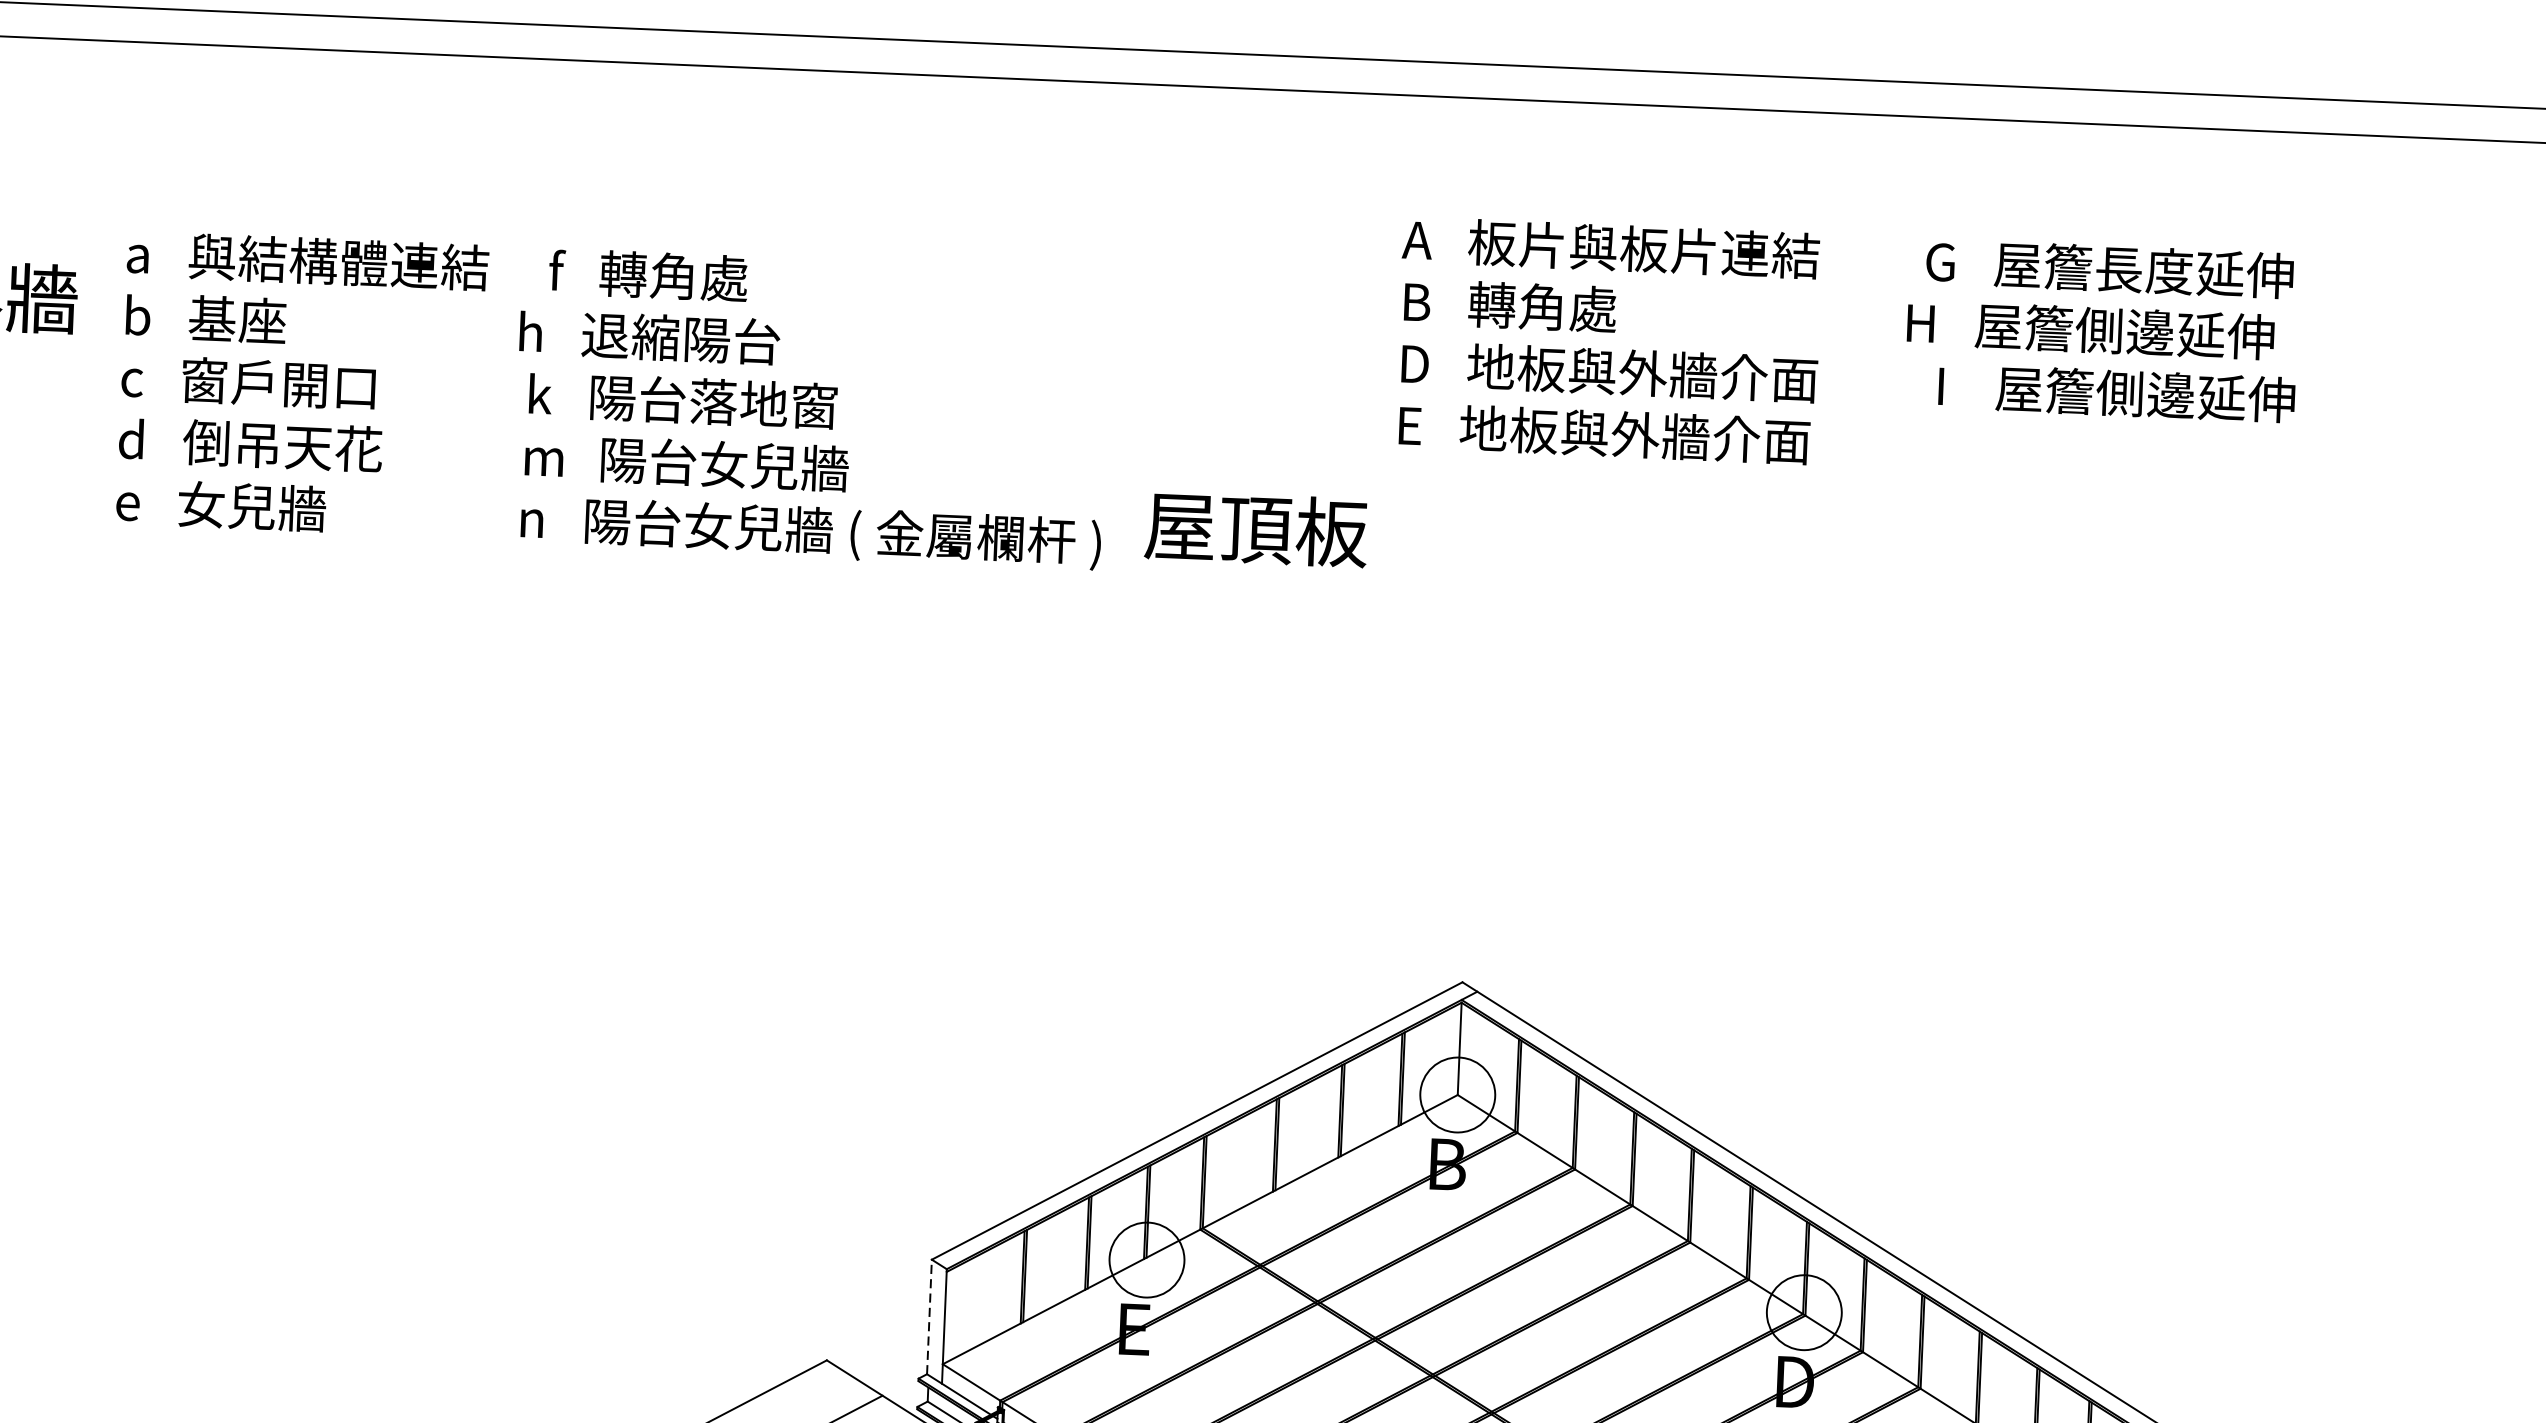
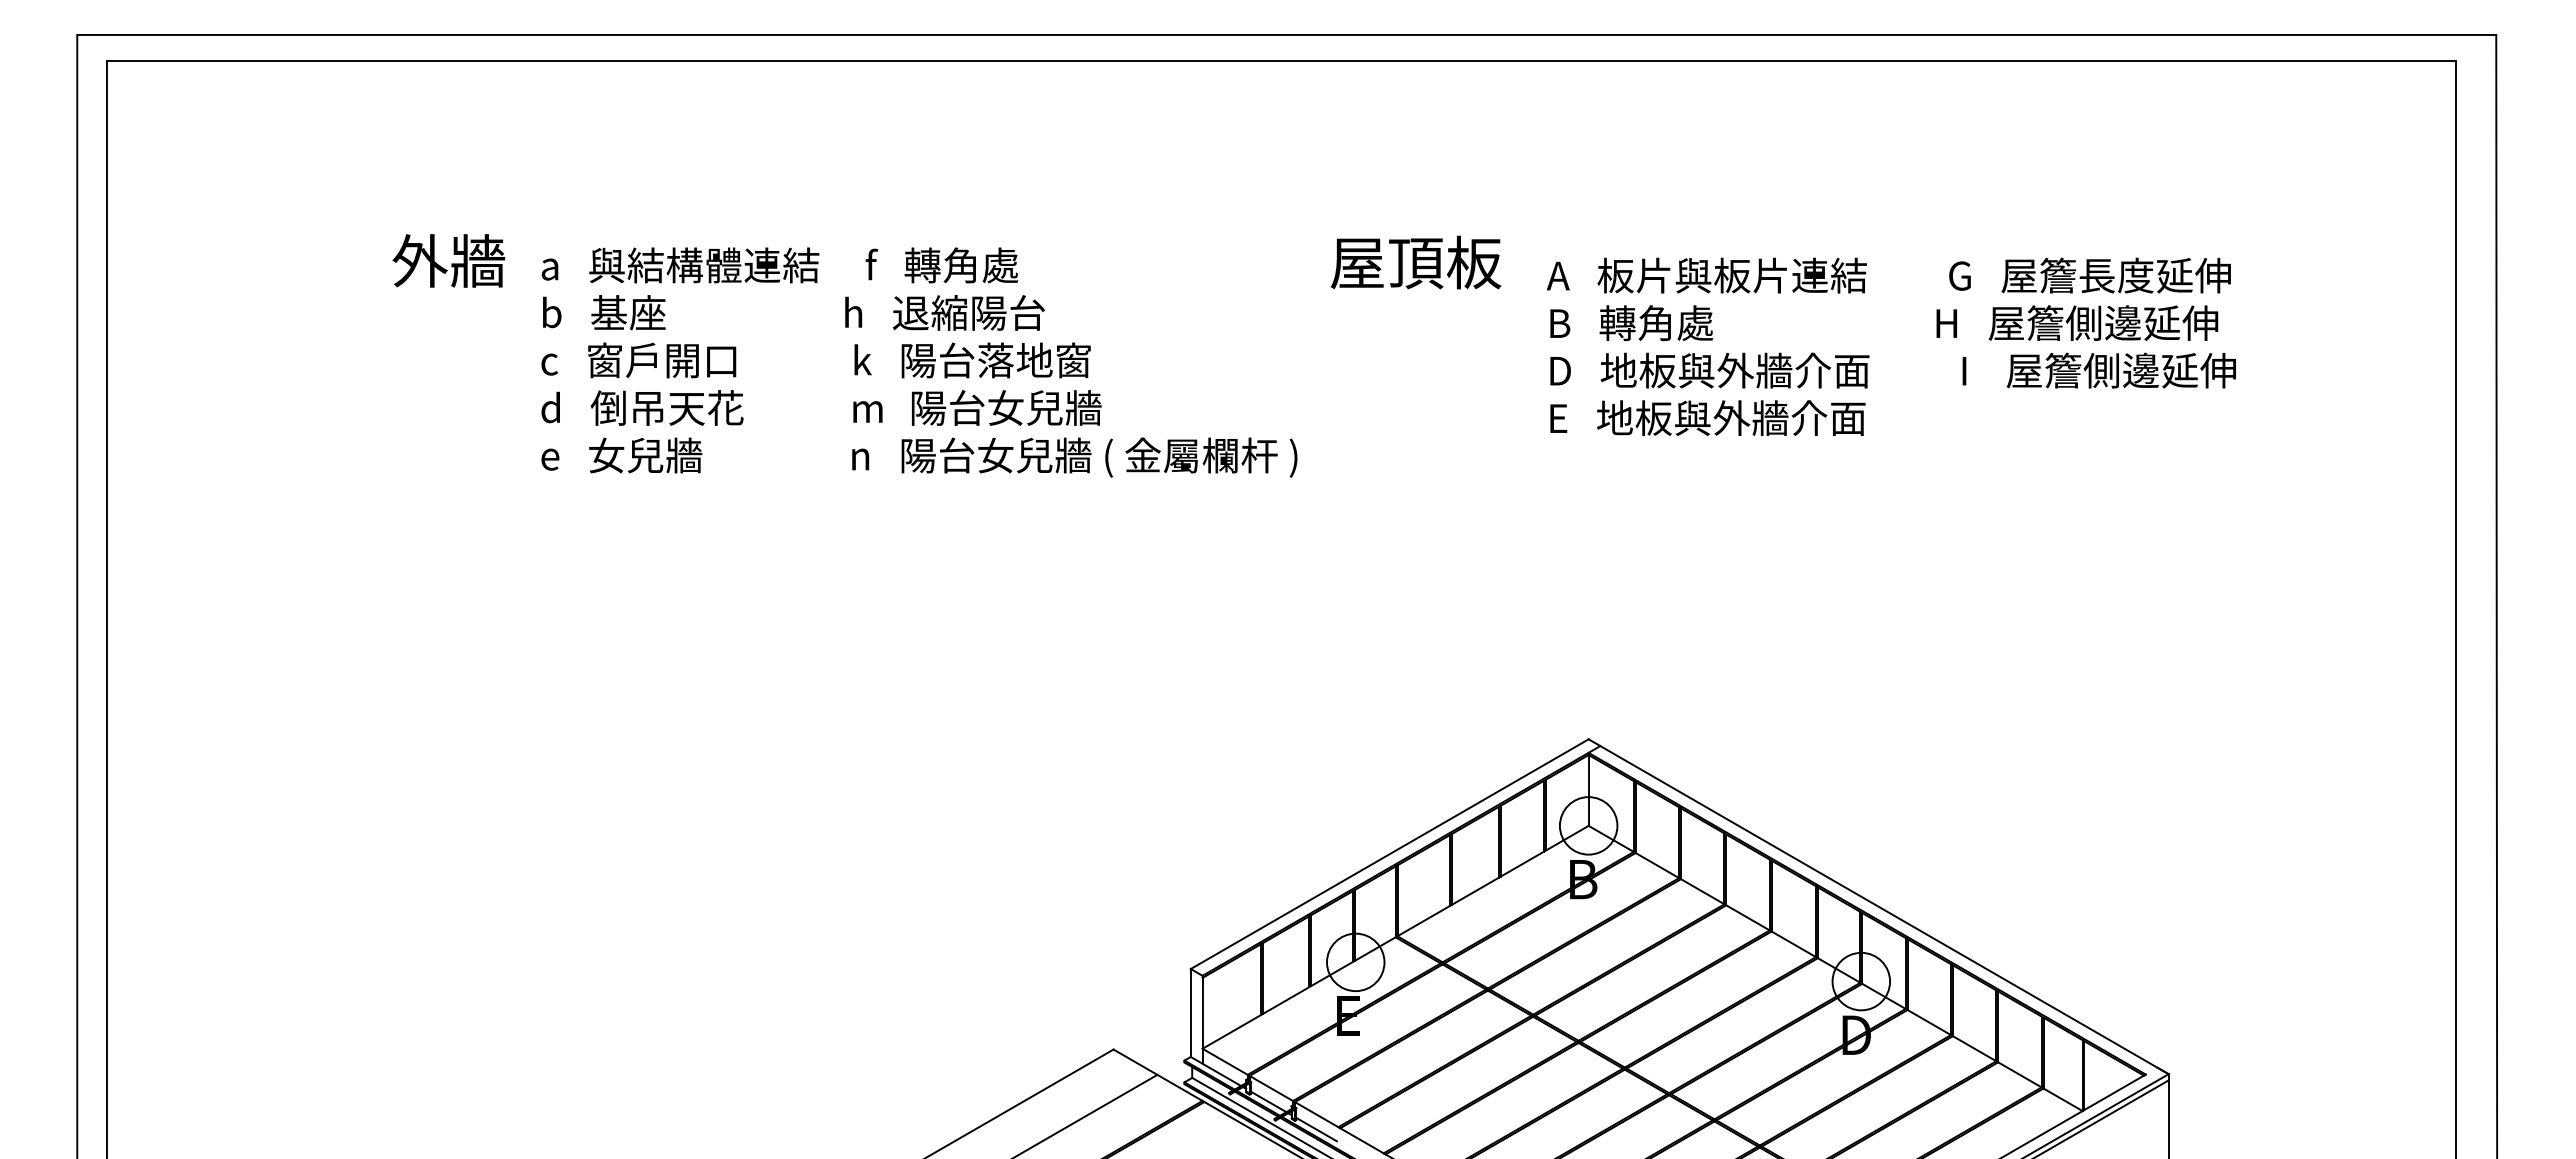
text: (1847, 350) -> (1891, 346), moved
text: (613, 400) -> (919, 362), moved
text: (1256, 529) -> (1416, 262), moved
line: (929, 1316) -> (1190, 1012), dashed -> solid

